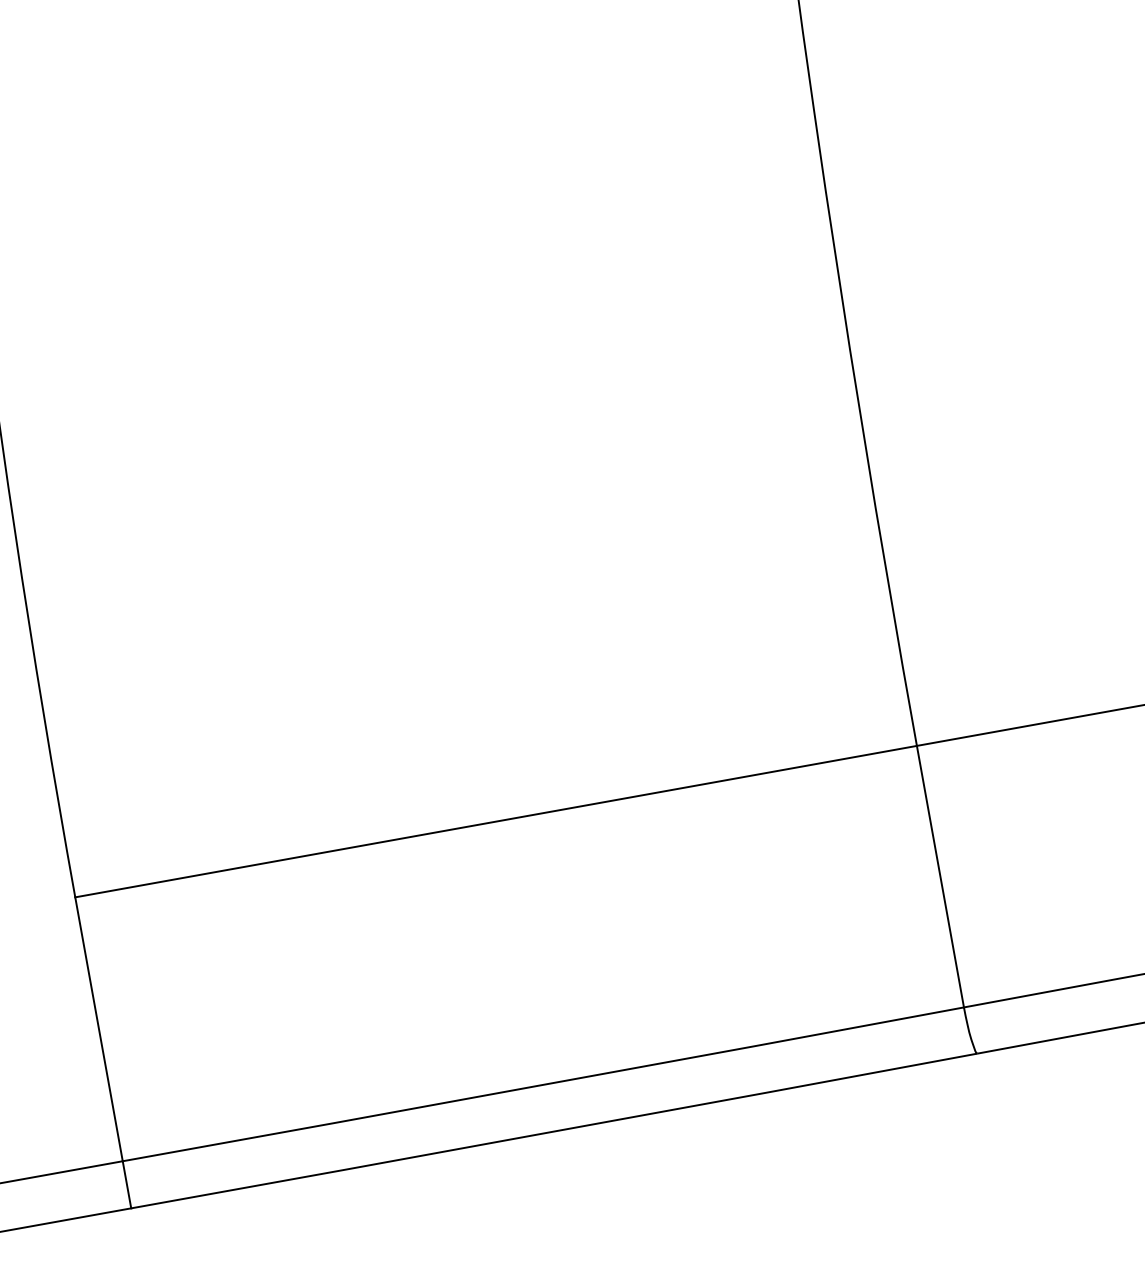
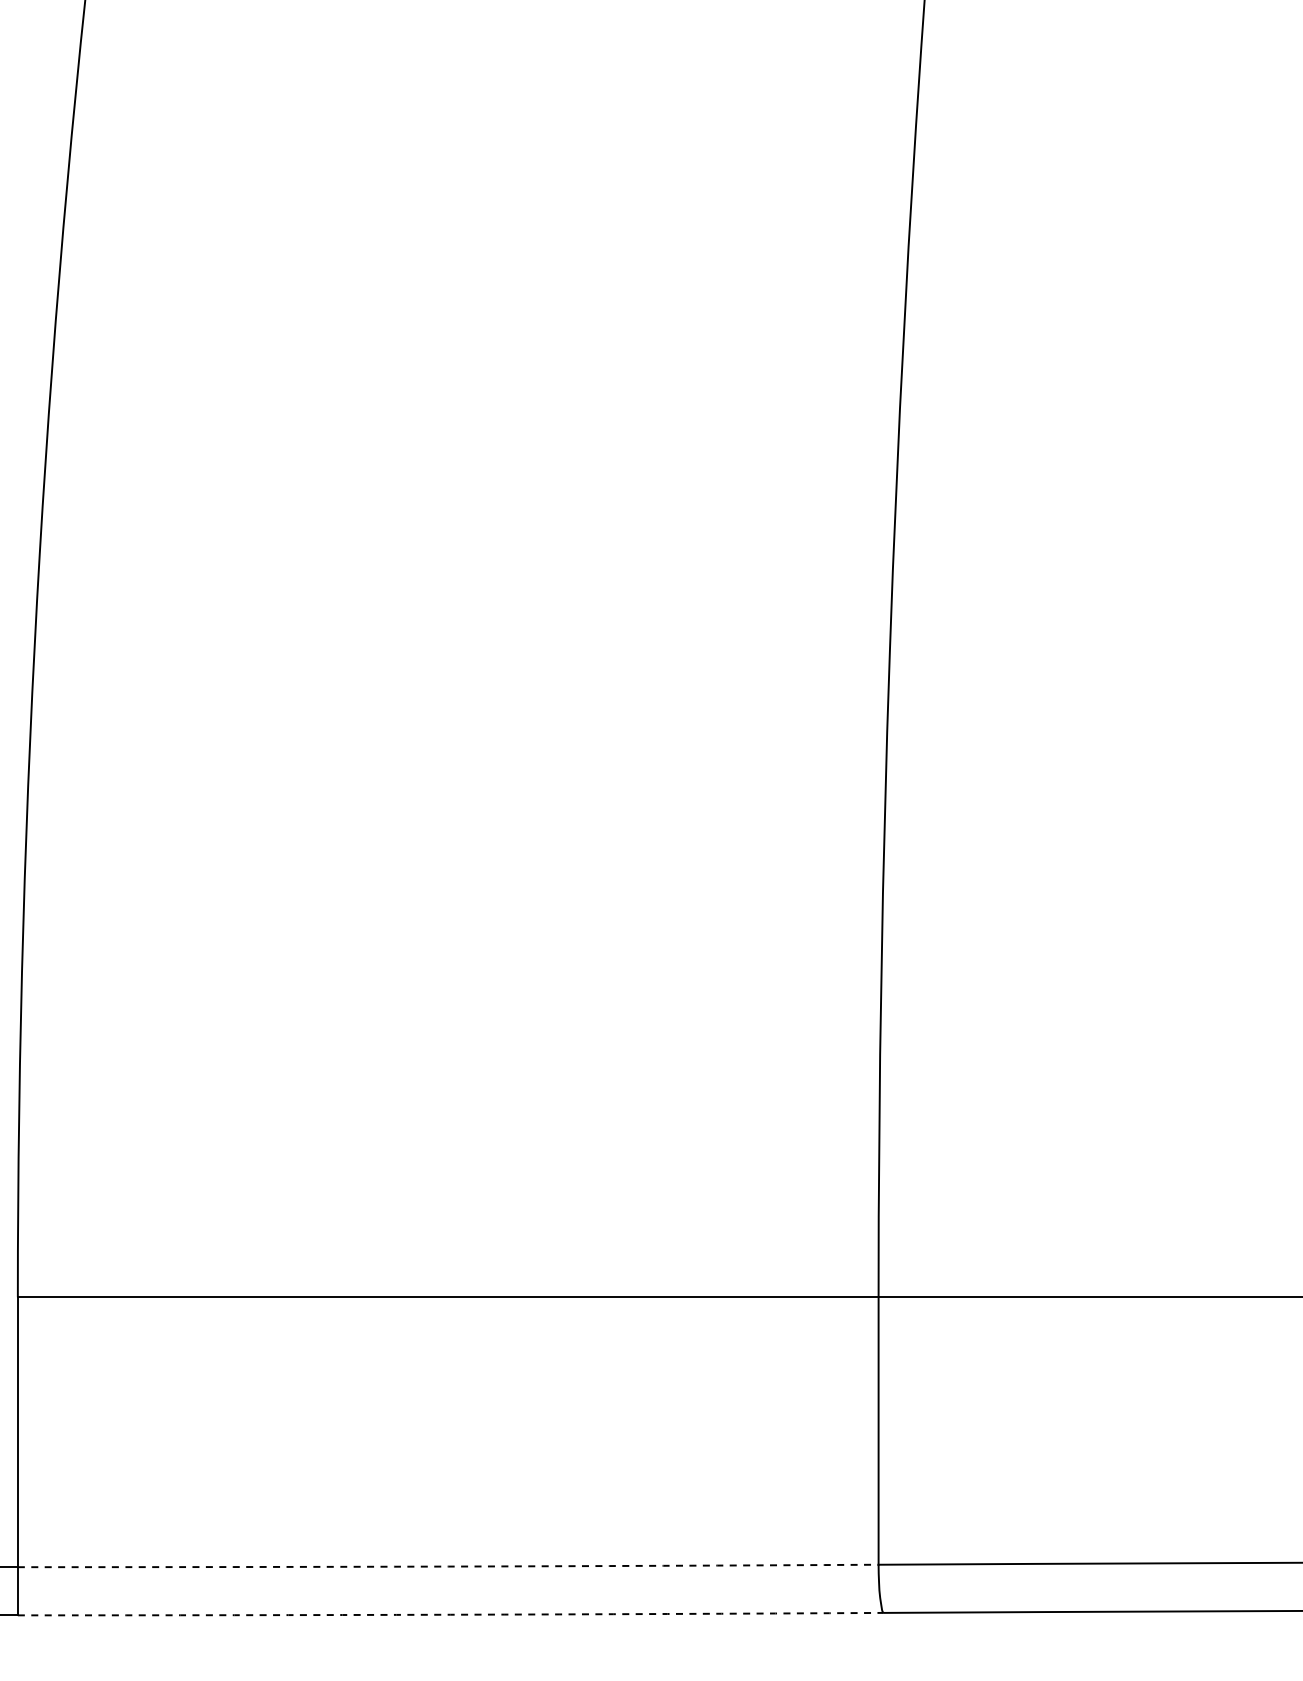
arc: (543, 1084) -> (448, 1566), solid -> dashed
arc: (554, 1131) -> (450, 1614), solid -> dashed

